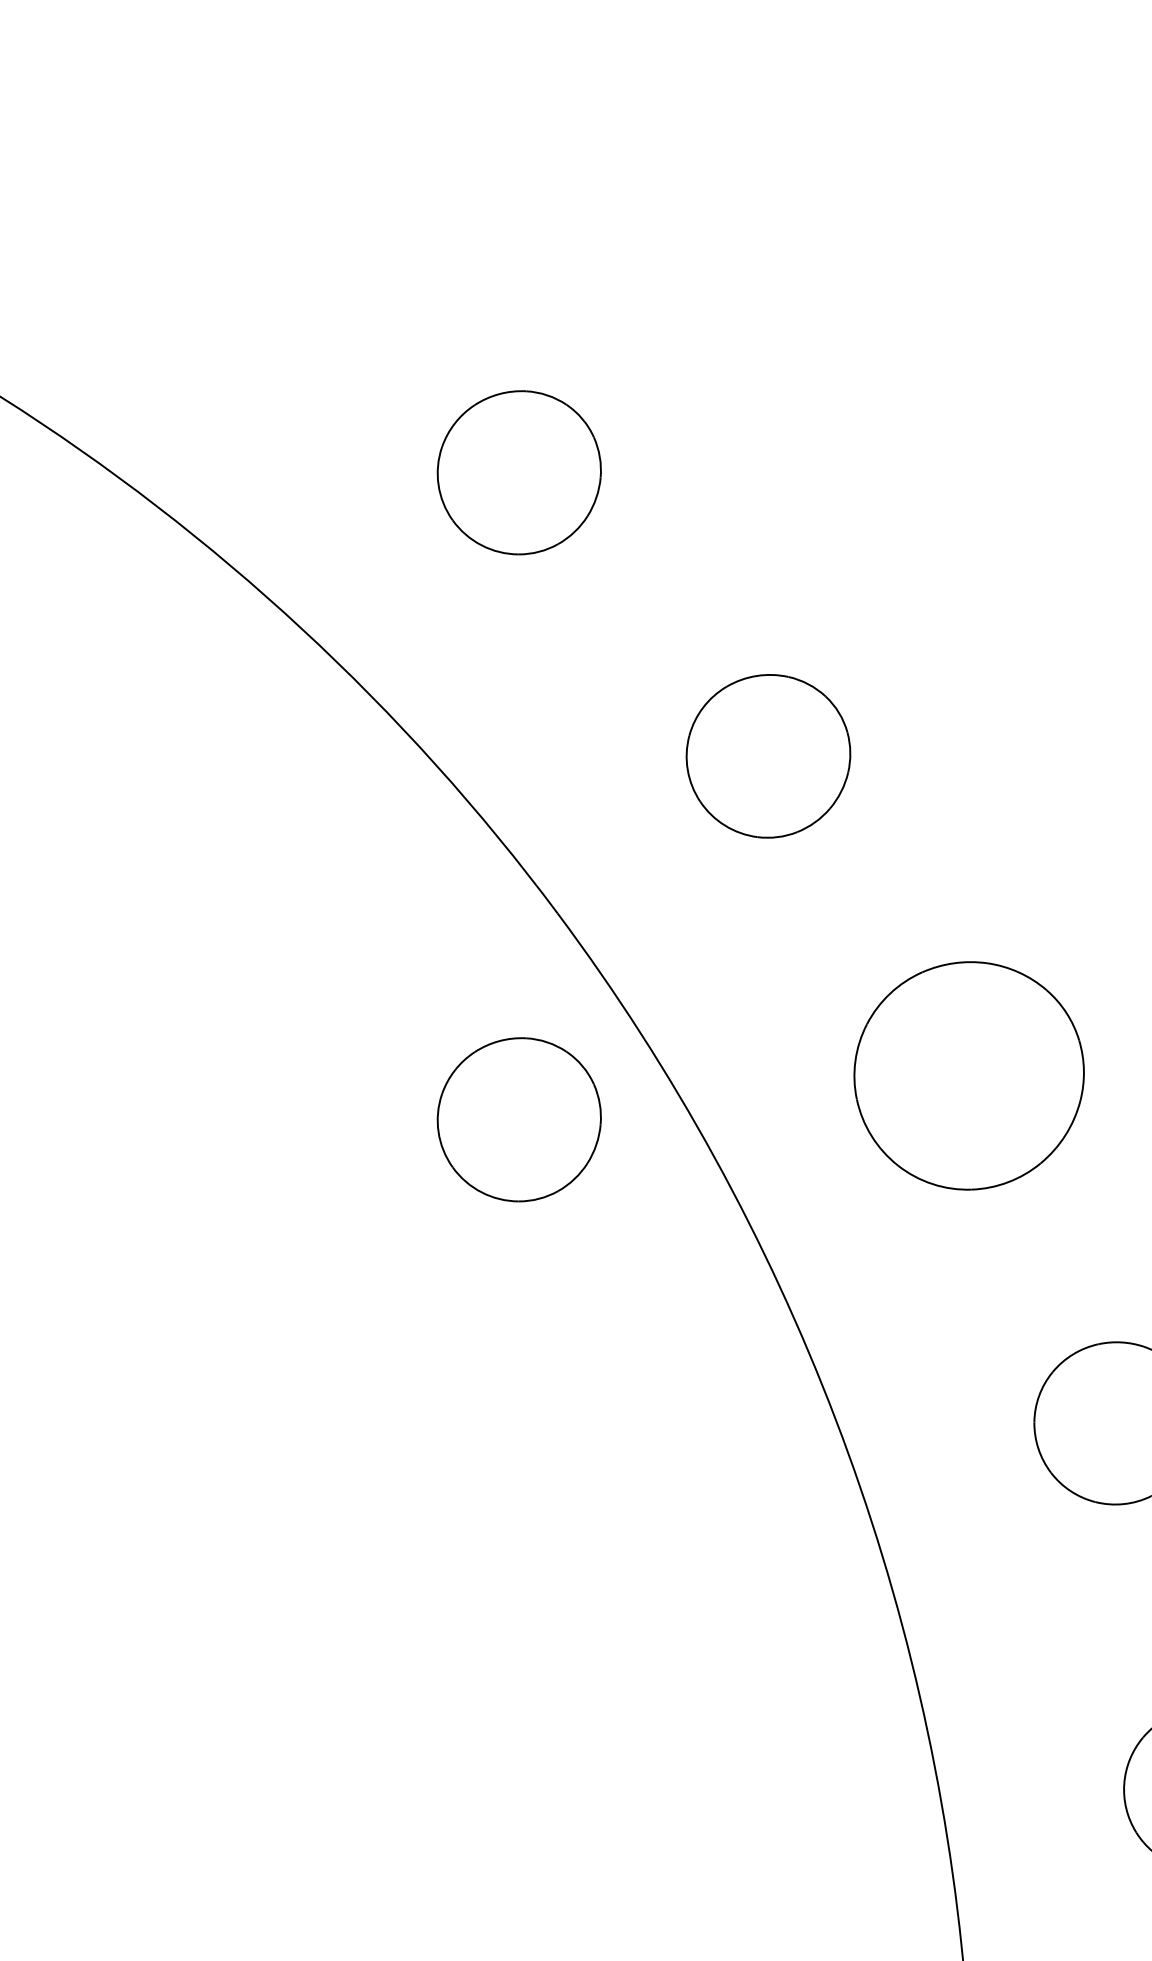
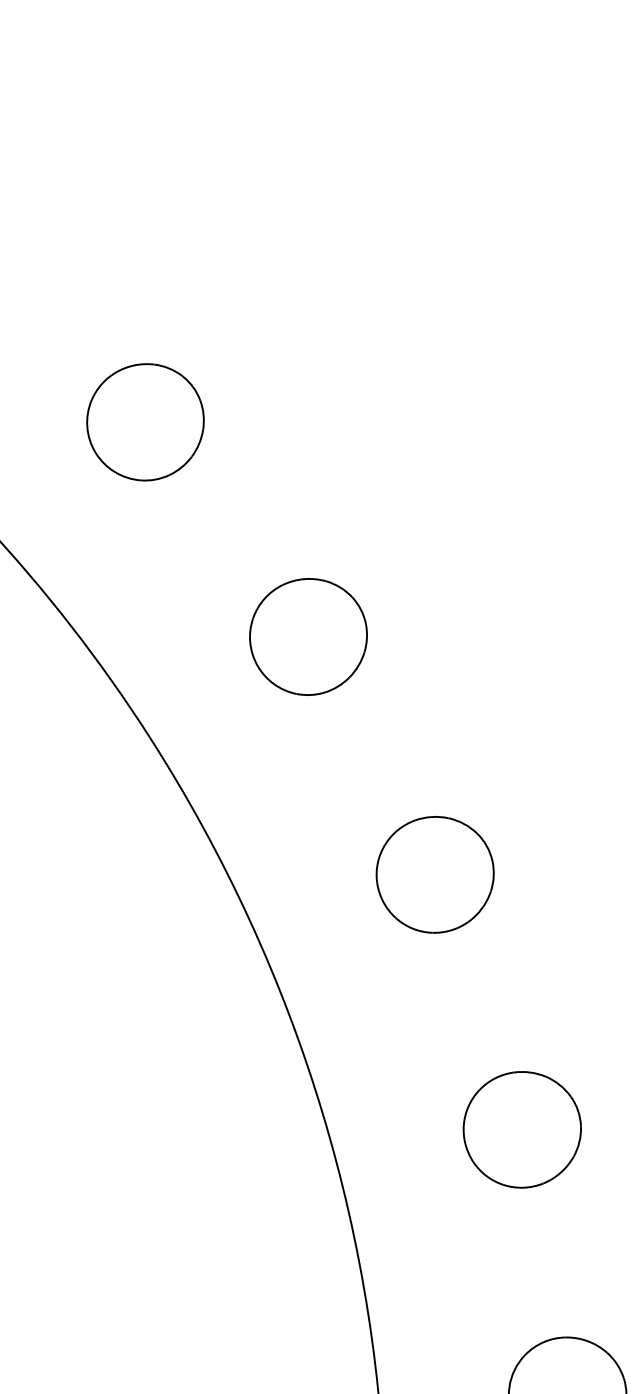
part: (969, 1075) -> (435, 874), size x0.71
part: (518, 1119) -> (111, 882), removed

